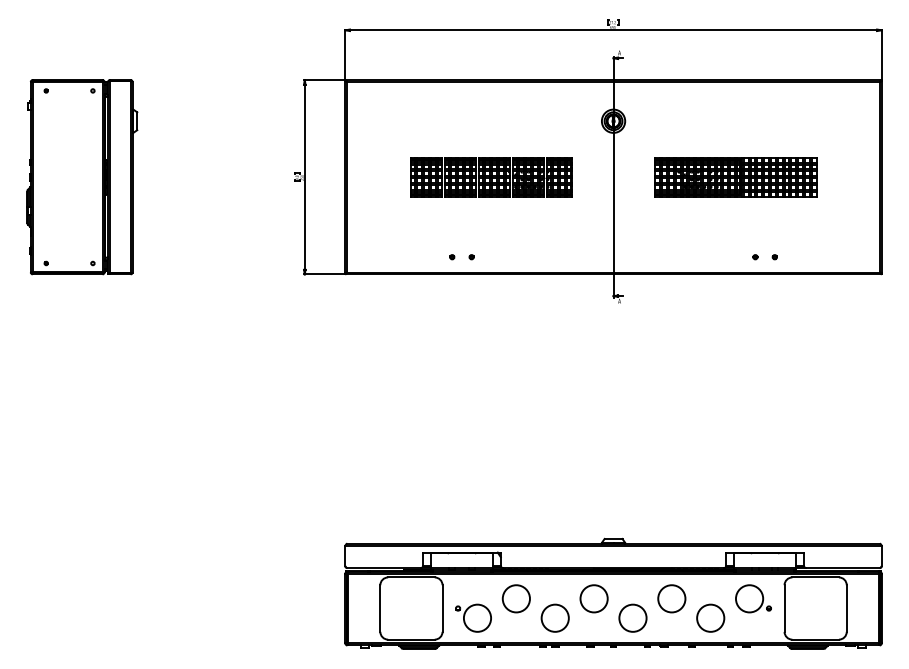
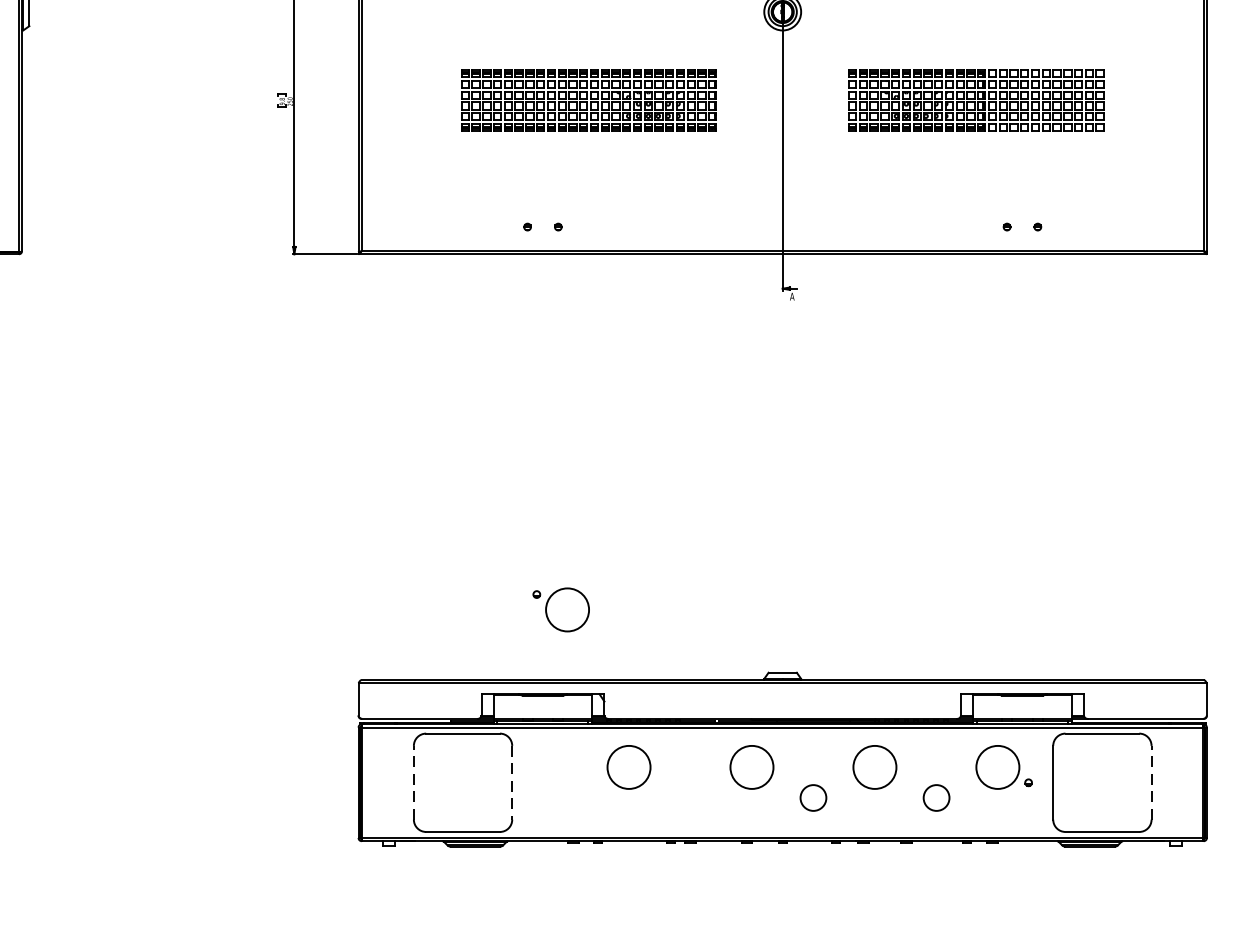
line: (380, 608) -> (414, 782), solid -> dashed
line: (846, 608) -> (1151, 782), solid -> dashed
line: (442, 609) -> (512, 784), solid -> dashed
part: (473, 617) -> (561, 608), moved
circle: (554, 617) -> (689, 796), removed
circle: (632, 617) -> (812, 796), size x0.6
circle: (710, 617) -> (936, 796), size x0.6

